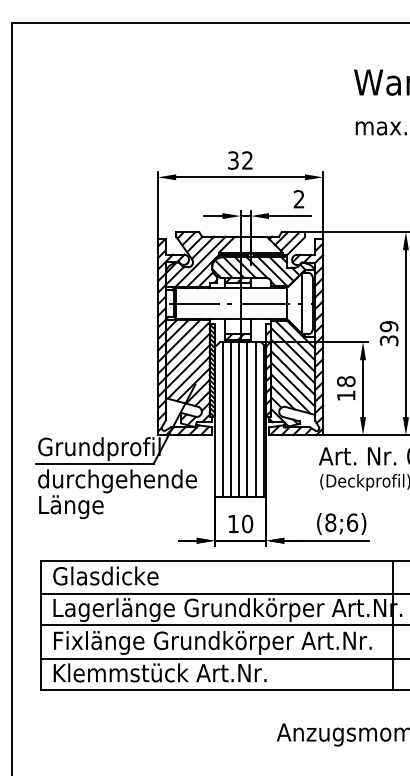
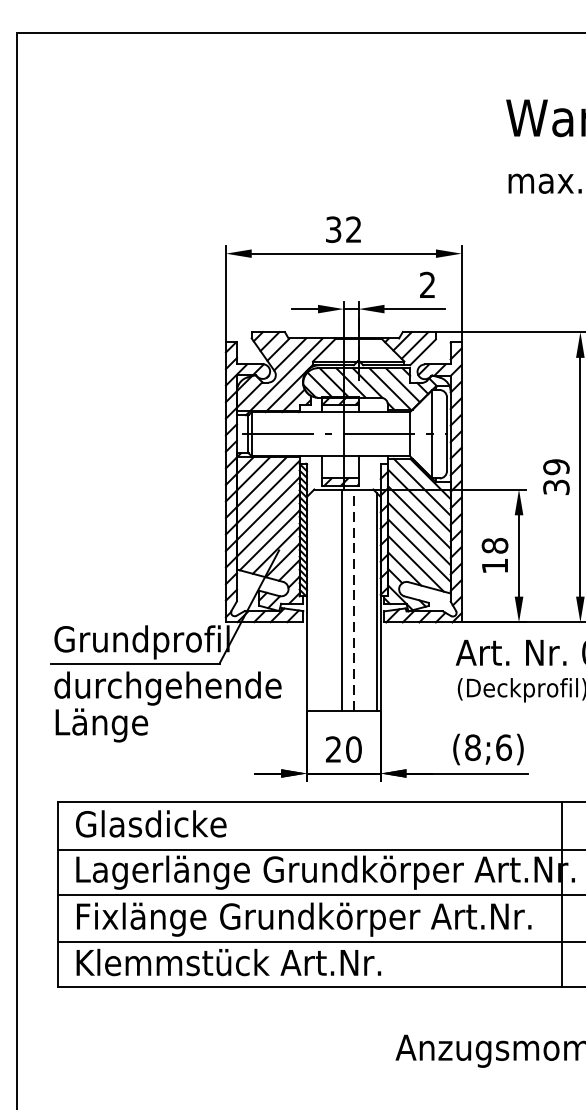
line: (222, 419) -> (318, 600), removed
line: (230, 419) -> (329, 600), removed
line: (247, 419) -> (353, 600), solid -> dashed
line: (255, 419) -> (365, 600), removed
text: (233, 523) -> (333, 748), 10 -> 20

